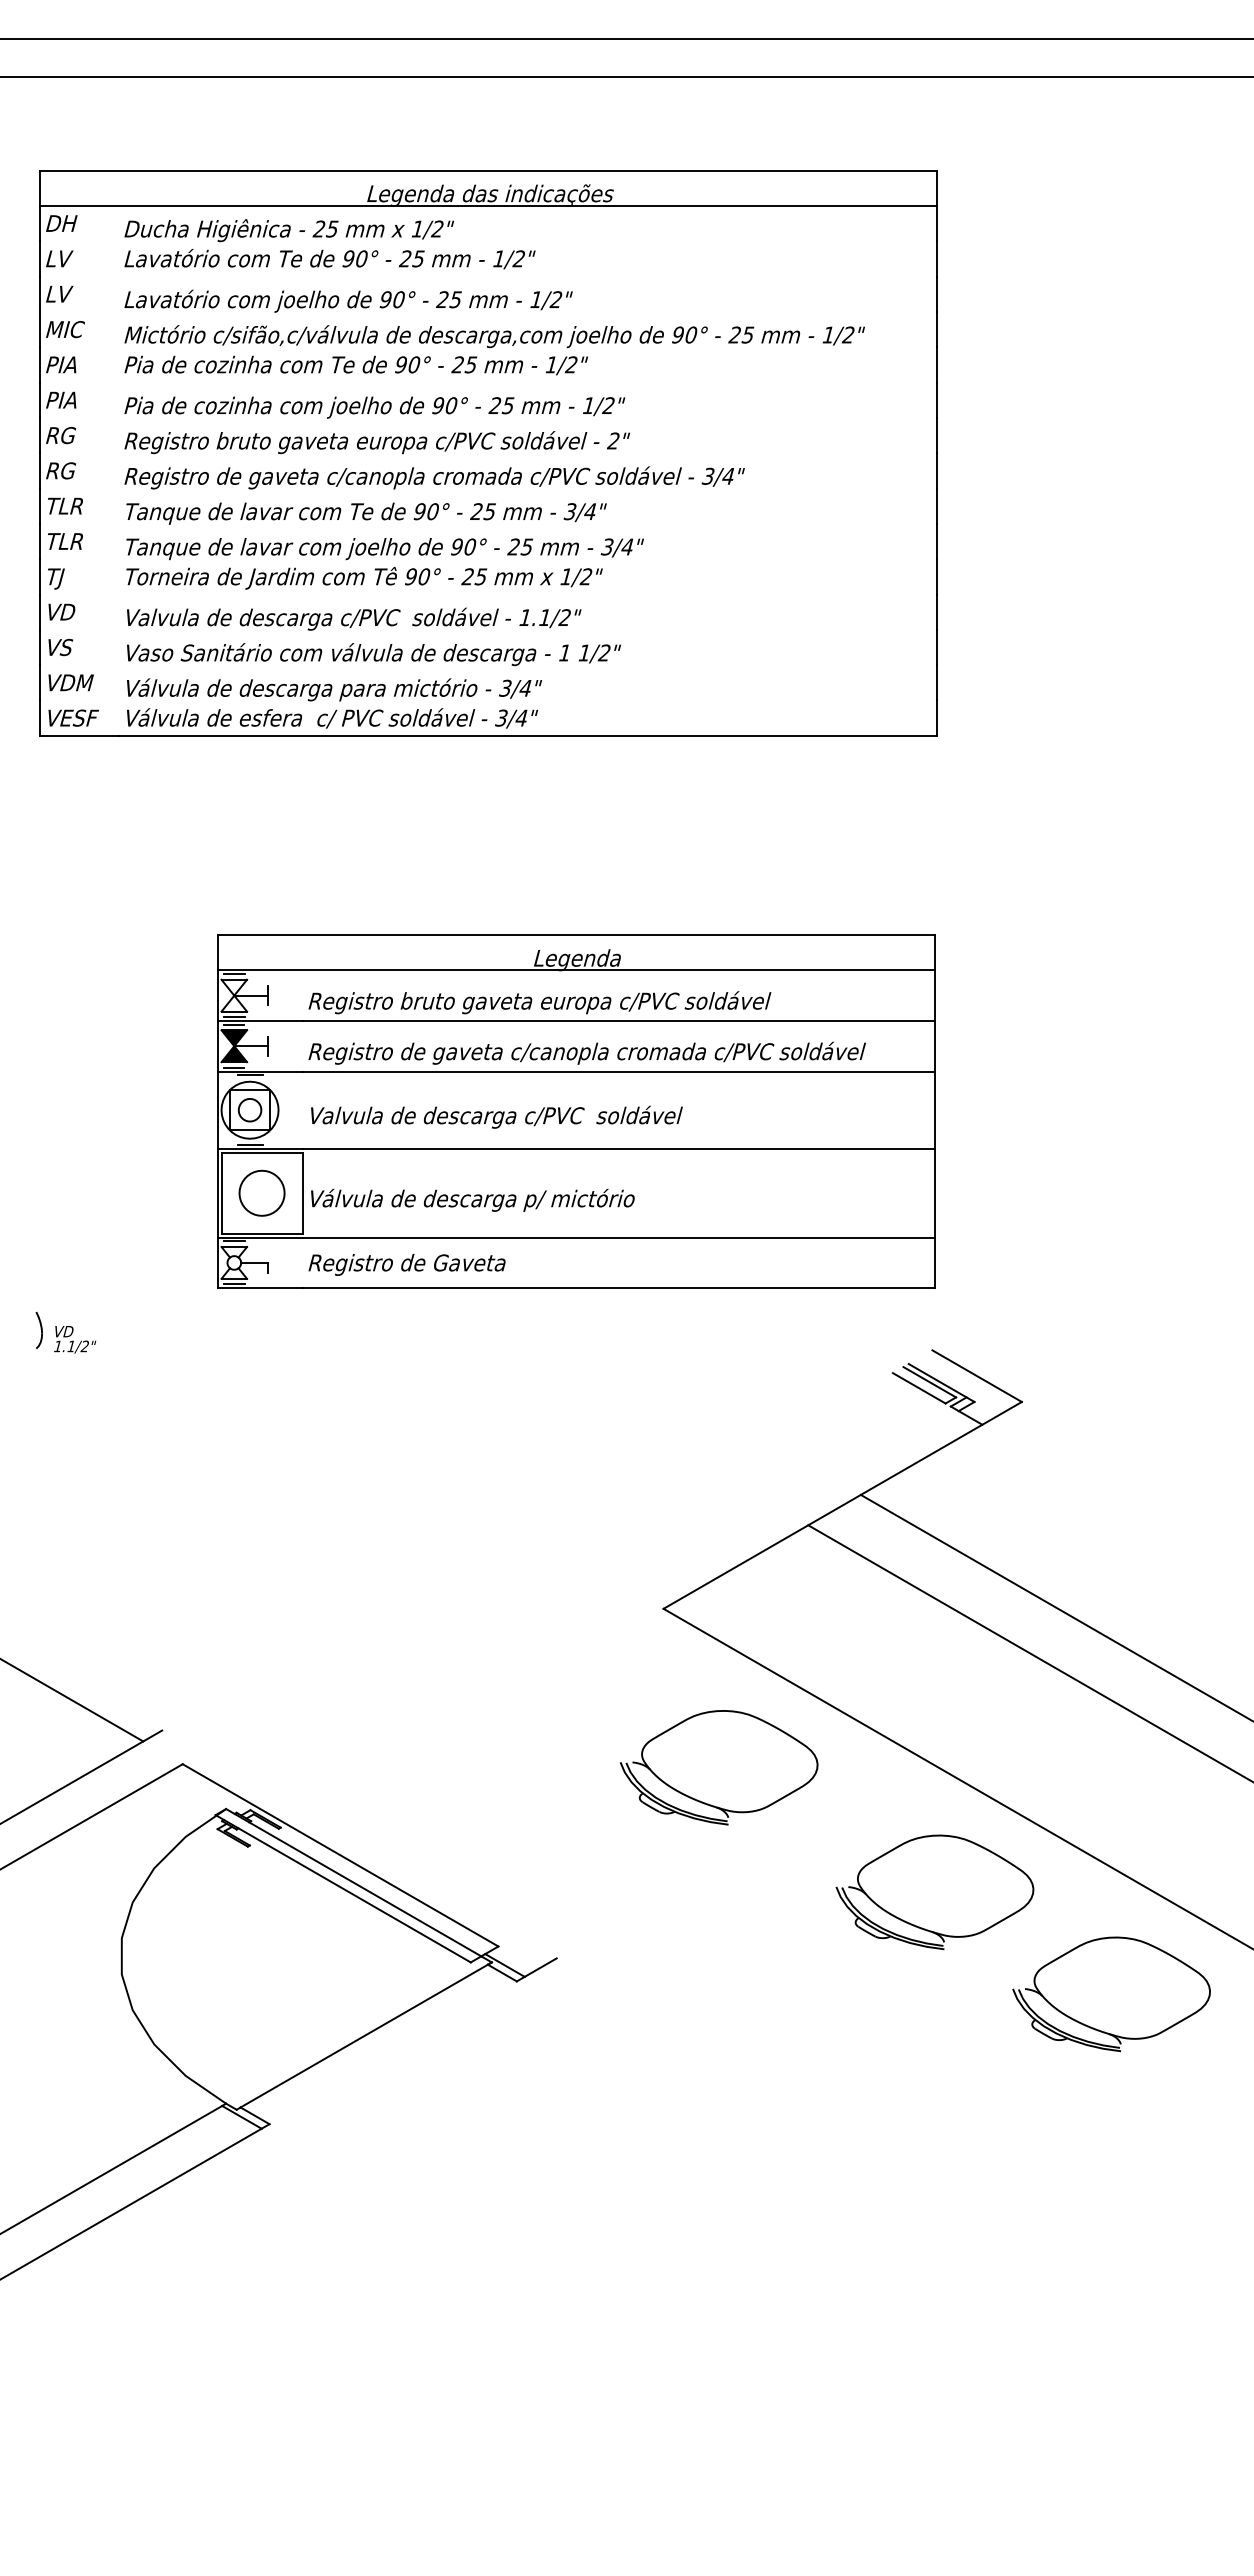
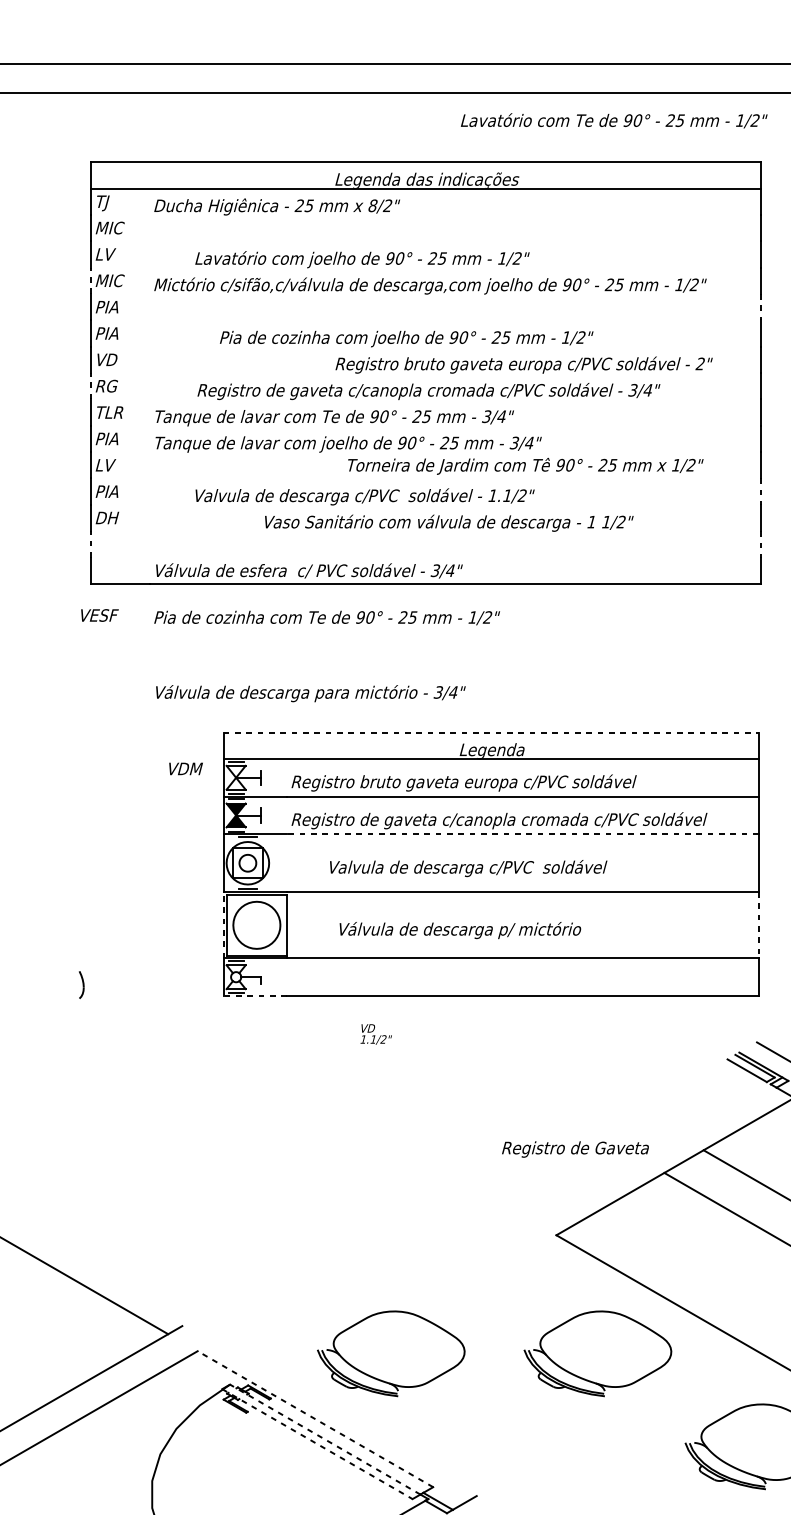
text: (61, 225) -> (107, 203), DH -> TJ
text: (417, 228) -> (372, 205), 1/2" -> 8/2"
text: (66, 258) -> (110, 227), LV -> MIC
text: (329, 259) -> (613, 121), moved
text: (348, 300) -> (362, 259), moved
line: (40, 329) -> (91, 280), solid -> dashed
line: (937, 364) -> (760, 306), solid -> dashed
text: (355, 365) -> (326, 617), moved
text: (374, 407) -> (406, 338), moved
text: (61, 435) -> (107, 359), RG -> VD
text: (376, 442) -> (523, 365), moved
line: (40, 470) -> (91, 385), solid -> dashed
text: (434, 477) -> (428, 391), moved
text: (64, 541) -> (109, 438), TLR -> PIA
text: (364, 577) -> (525, 465), moved
text: (59, 578) -> (105, 466), TJ -> LV
text: (61, 611) -> (107, 491), VD -> PIA
line: (937, 612) -> (760, 491), solid -> dashed
text: (354, 618) -> (365, 496), moved
text: (61, 647) -> (107, 518), VS -> DH
text: (373, 654) -> (448, 523), moved
line: (40, 682) -> (91, 544), solid -> dashed
text: (70, 682) -> (185, 768), moved
line: (937, 682) -> (760, 544), solid -> dashed
text: (334, 689) -> (310, 693), moved
text: (73, 717) -> (99, 615), moved
line: (576, 935) -> (491, 732), solid -> dashed
line: (618, 1071) -> (522, 834), solid -> dashed
text: (496, 1116) -> (468, 867), moved
line: (217, 1192) -> (223, 924), solid -> dashed
part: (261, 1192) -> (256, 924), size x1.4
line: (934, 1193) -> (758, 925), solid -> dashed
text: (472, 1199) -> (460, 929), moved
text: (406, 1264) -> (575, 1149), moved
line: (259, 1288) -> (254, 996), solid -> dashed
part: (38, 1330) -> (81, 985), moved
text: (75, 1339) -> (376, 1034), moved
part: (442, 1767) -> (391, 1353), added
line: (340, 1855) -> (315, 1419), solid -> dashed
line: (353, 1882) -> (325, 1439), solid -> dashed
line: (343, 1889) -> (317, 1444), solid -> dashed

